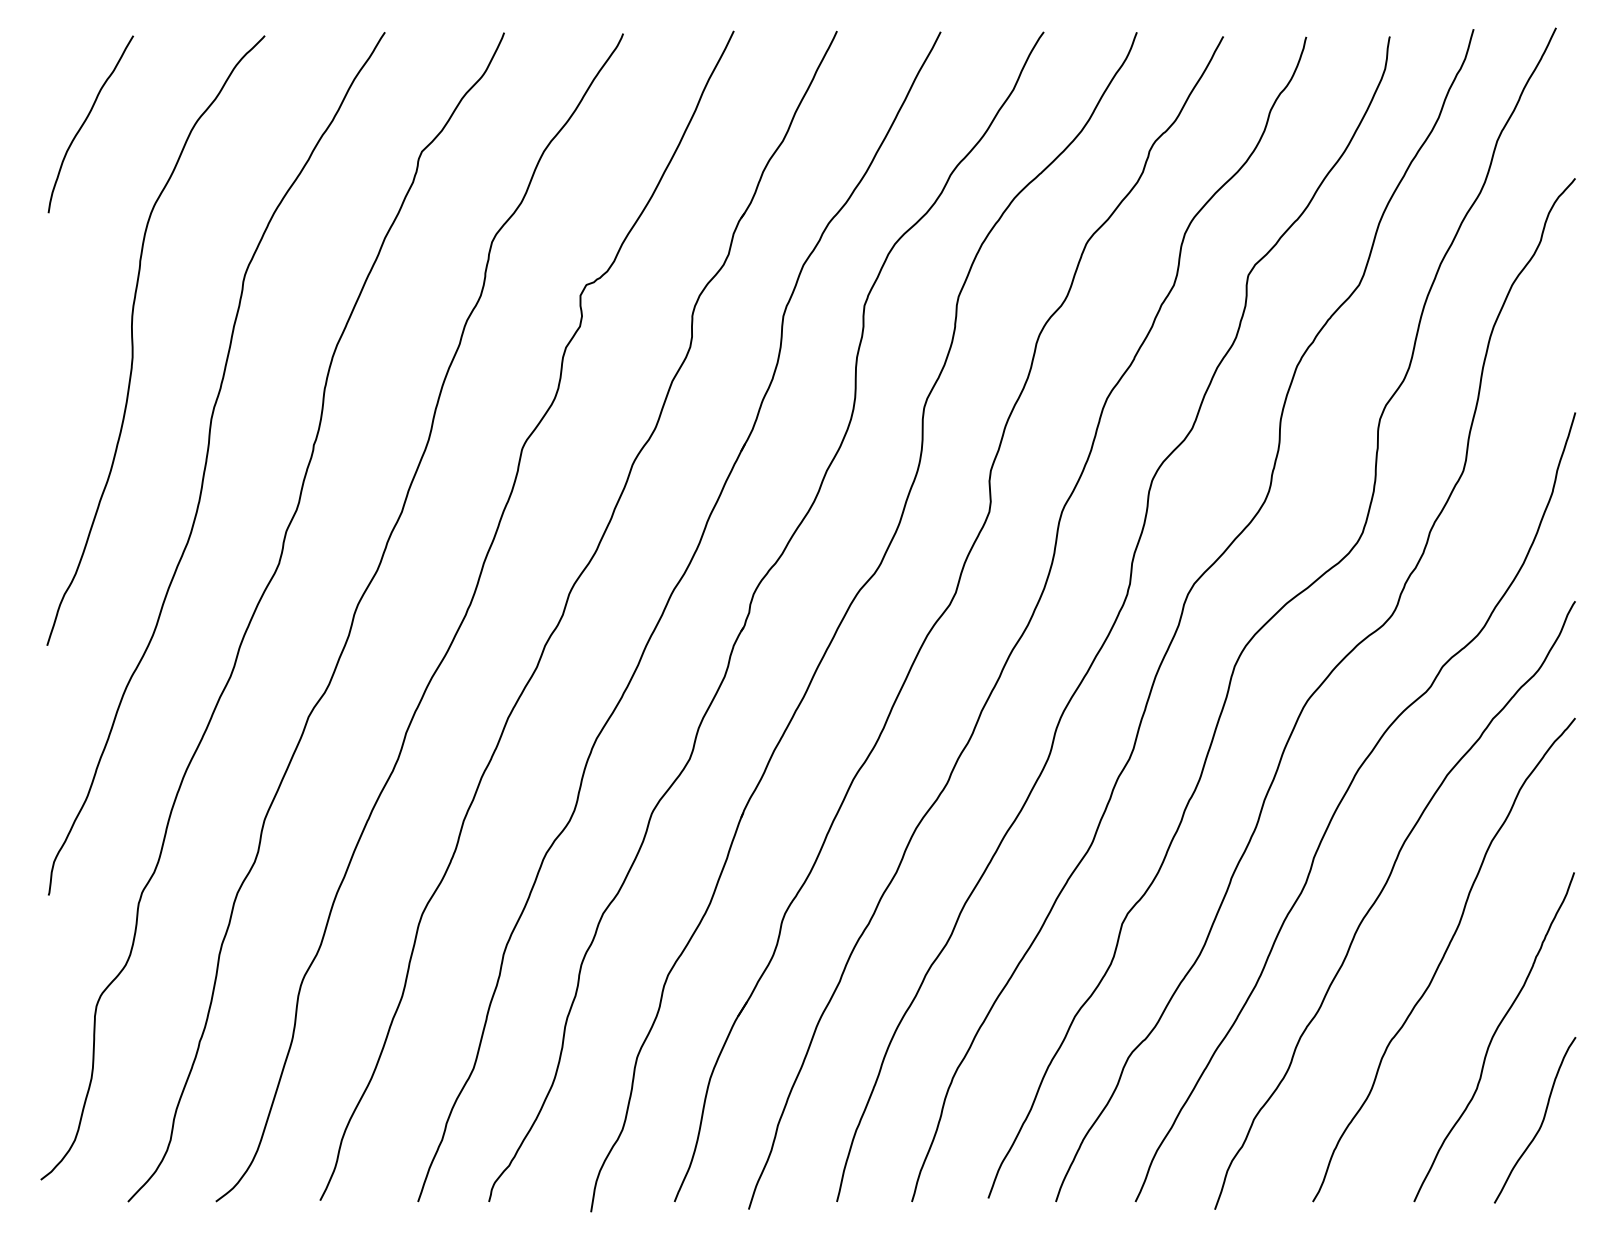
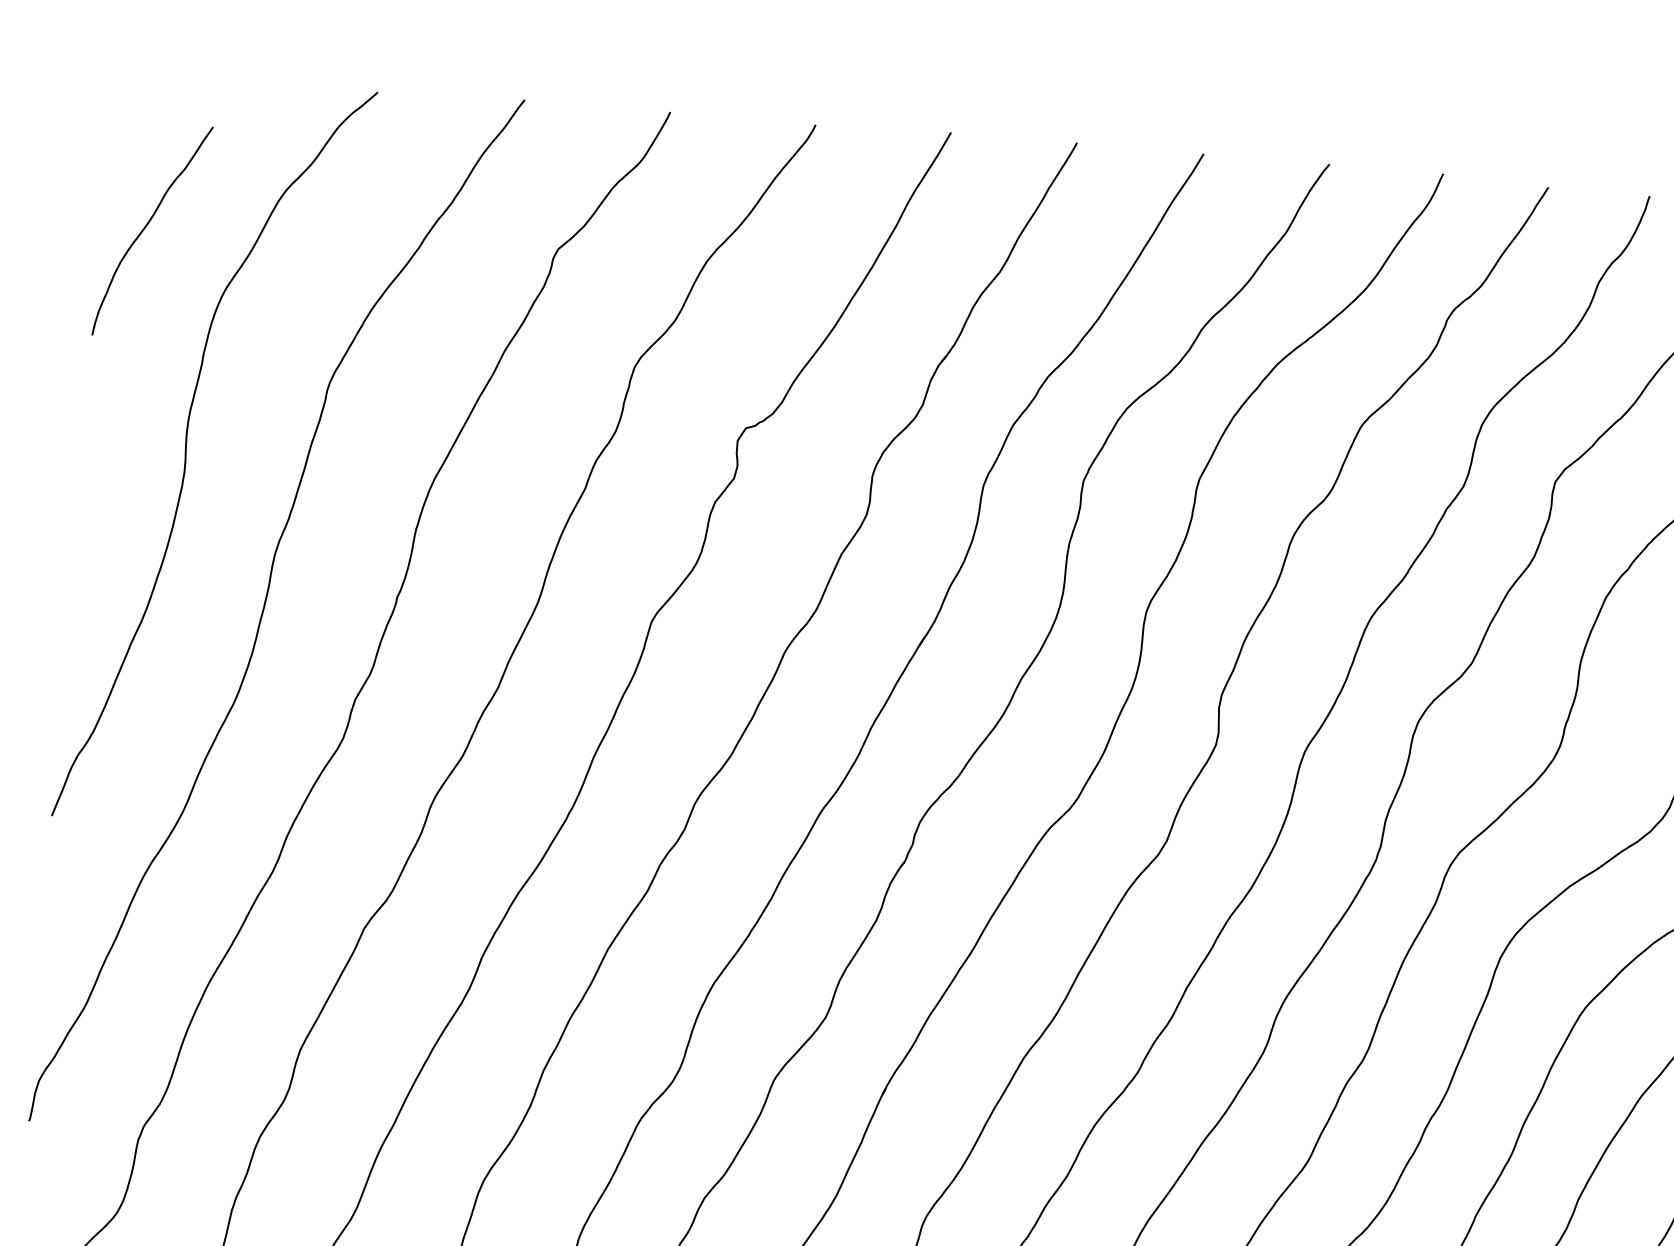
curve: (85, 122) -> (146, 228), moved

